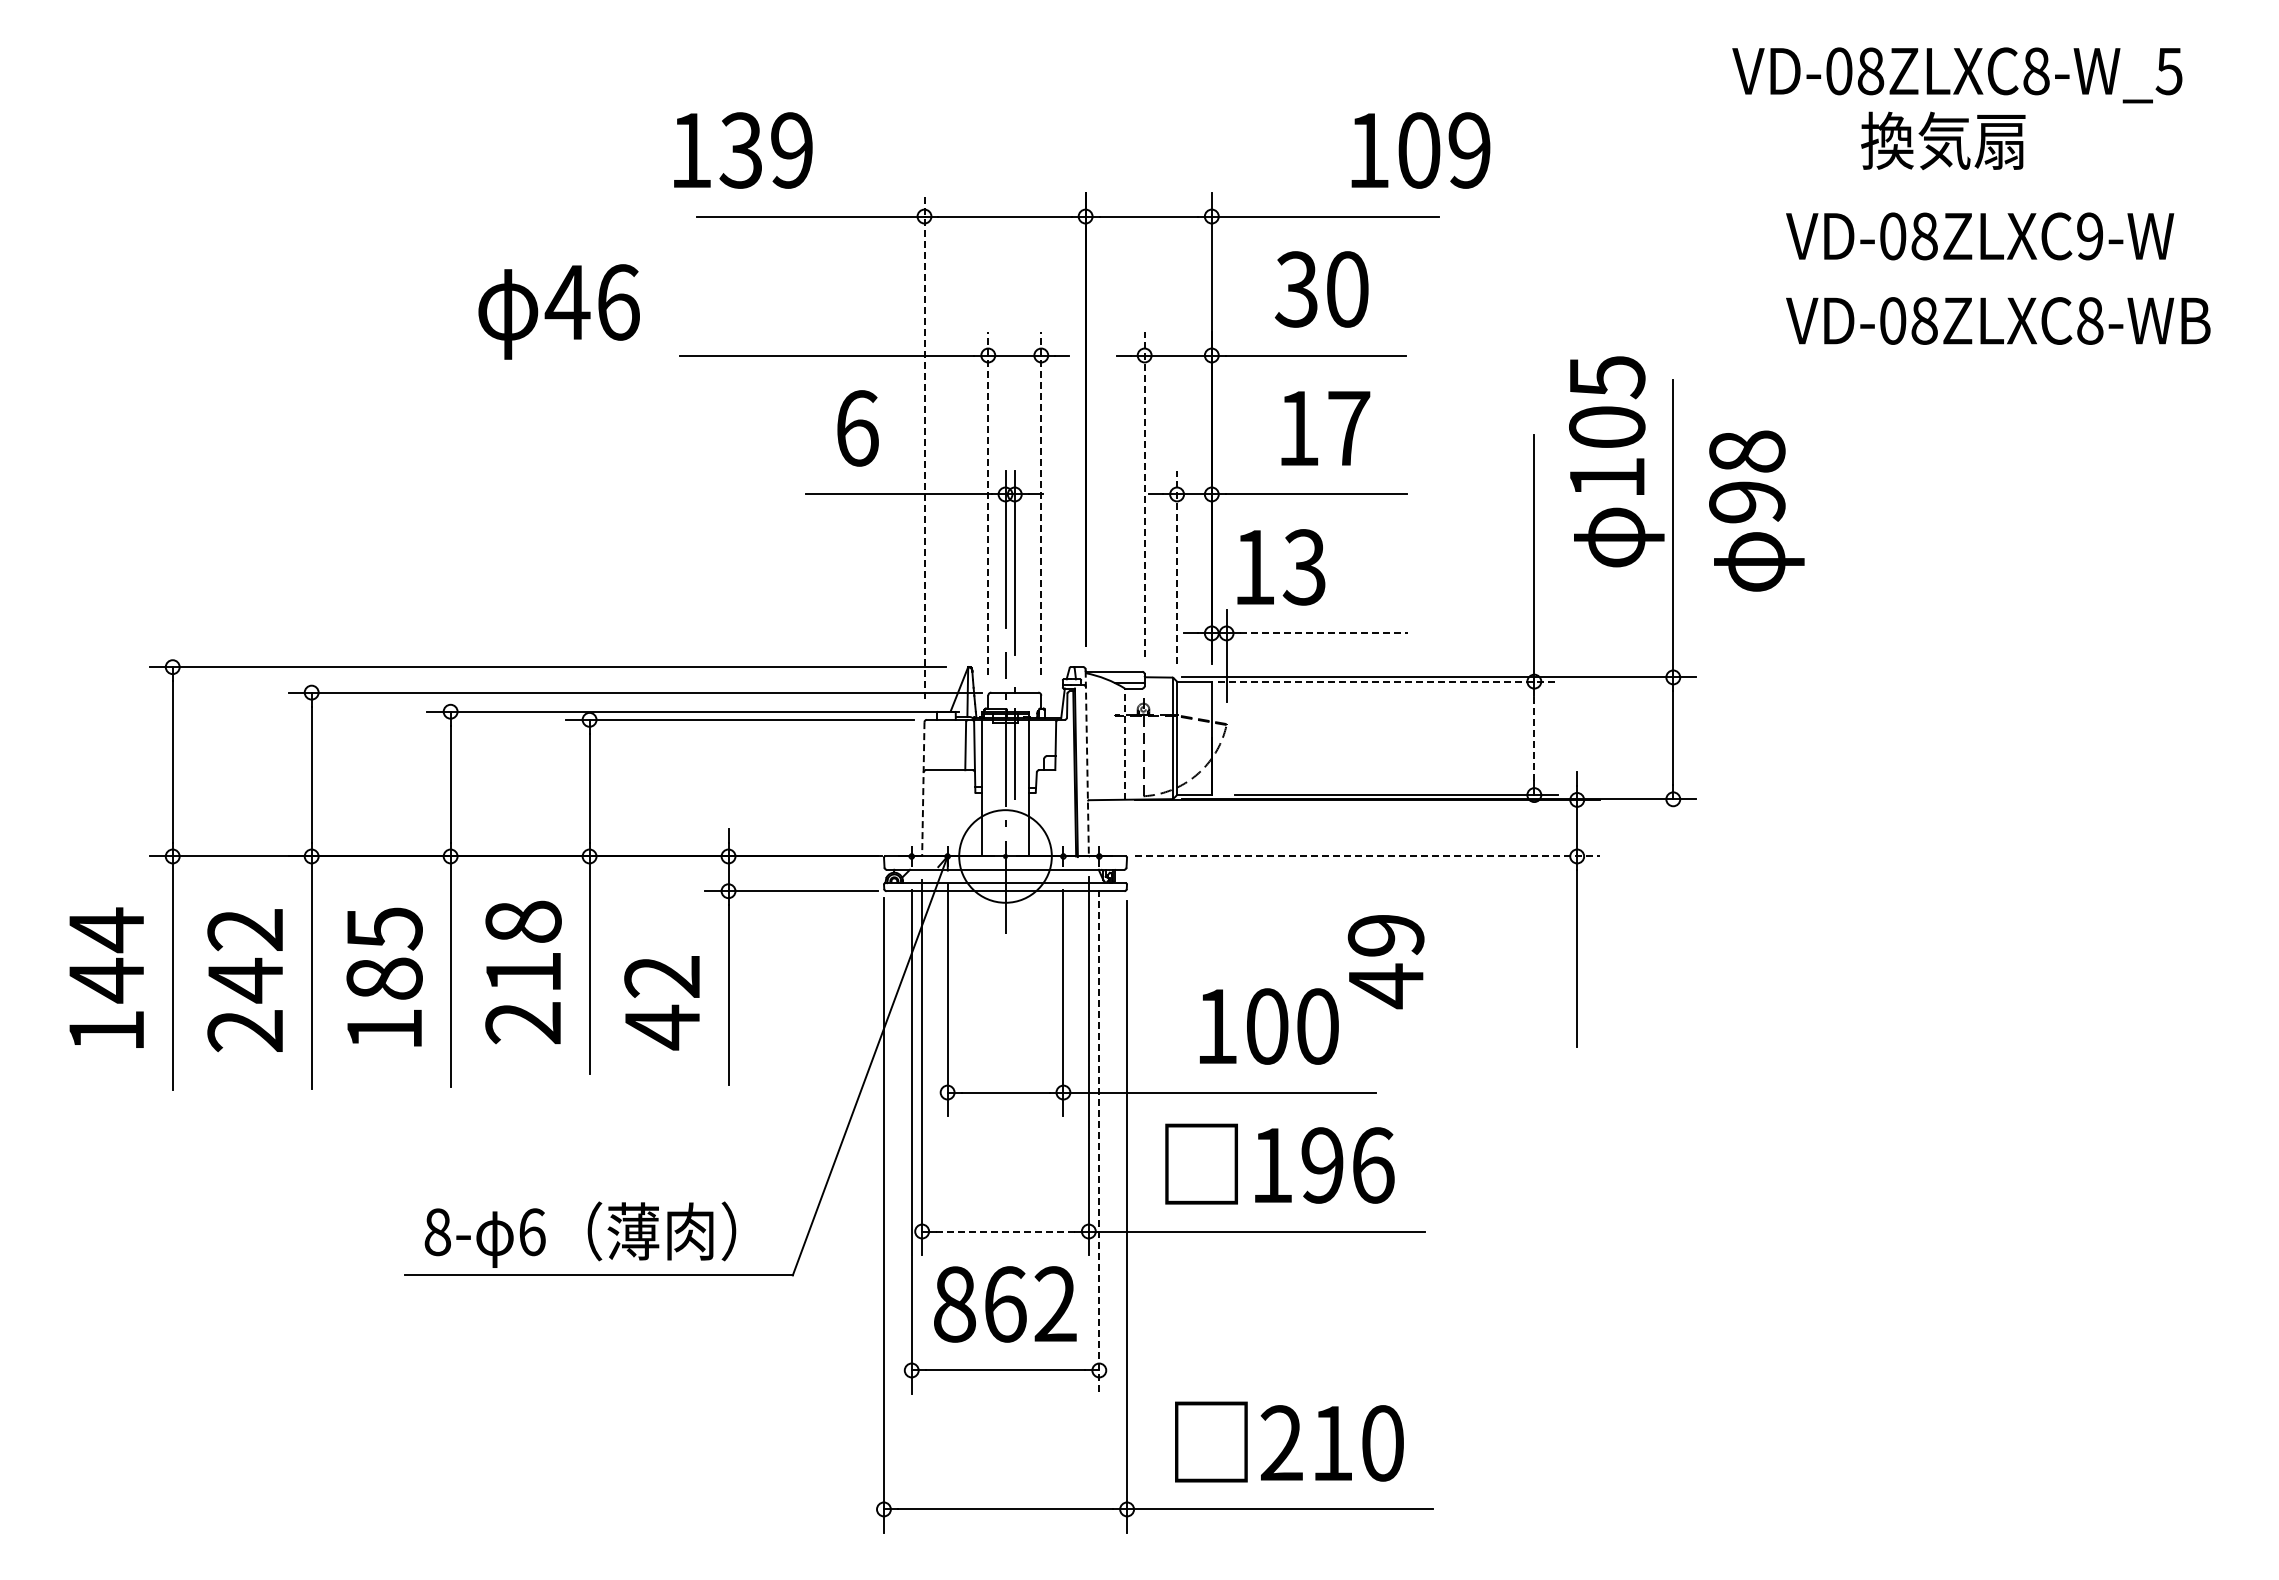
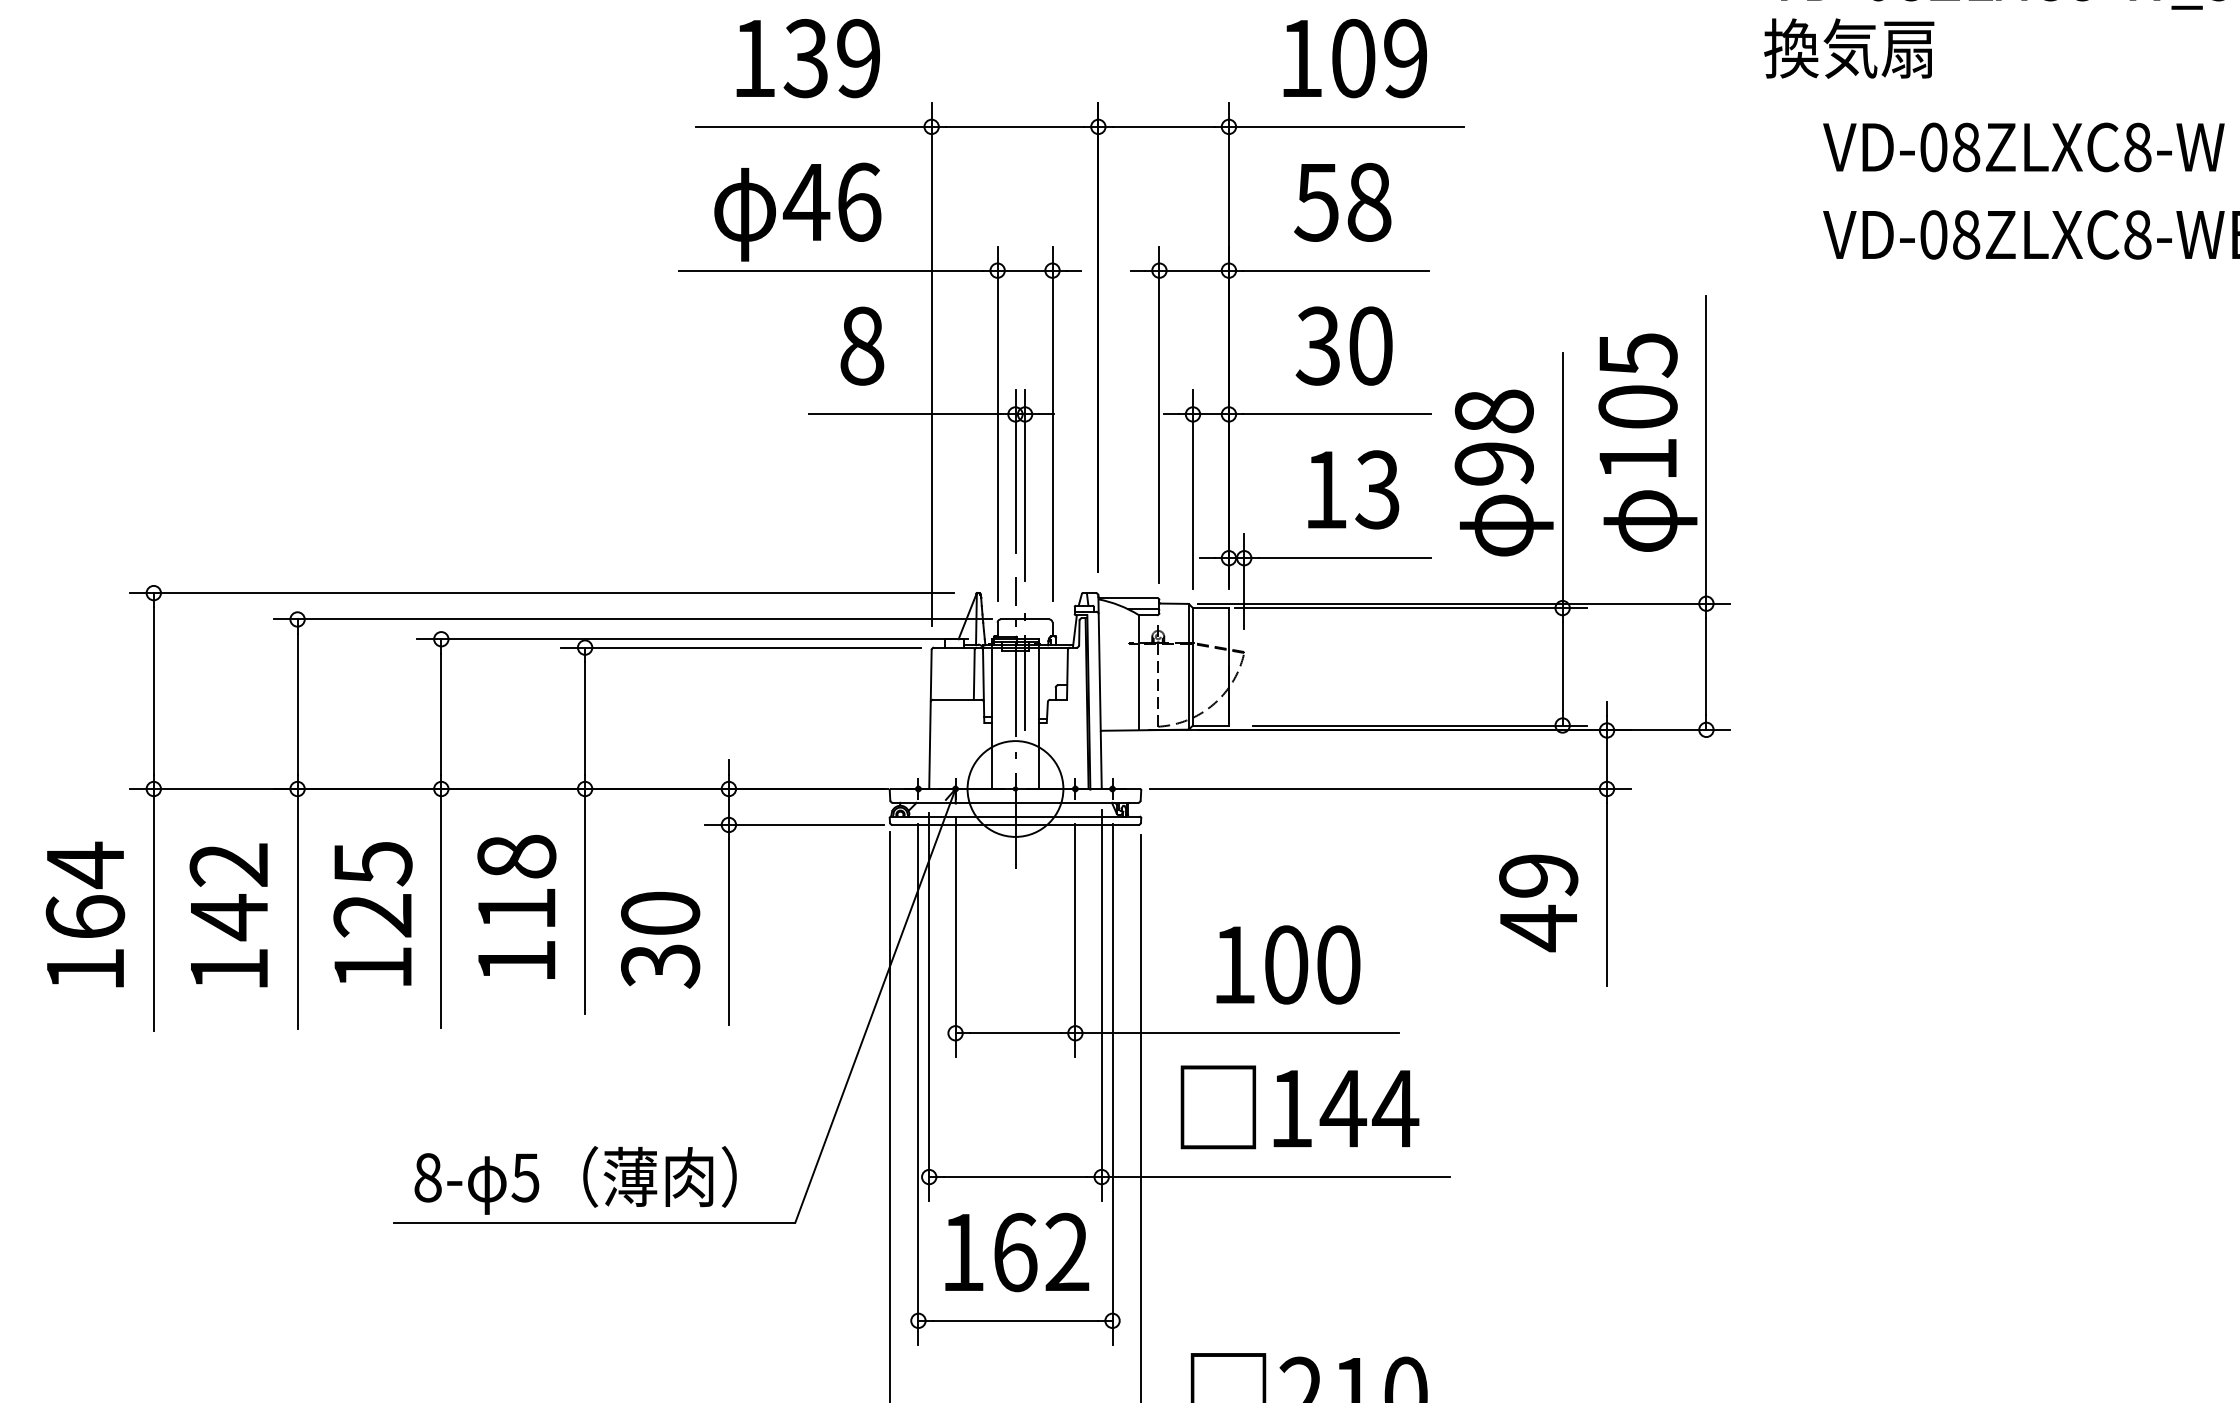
text: (1943, 140) -> (1849, 48), moved
text: (743, 150) -> (808, 58), moved
text: (1420, 150) -> (1354, 58), moved
text: (2090, 236) -> (2138, 147), VD-08ZLXC9-W -> VD-08ZLXC8-W
text: (1321, 289) -> (1342, 202), 30 -> 58
text: (558, 311) -> (797, 211), moved
text: (857, 428) -> (862, 346), 6 -> 8
text: (1323, 428) -> (1344, 346), 17 -> 30
line: (924, 446) -> (931, 364), dashed -> solid
text: (1616, 461) -> (1647, 442), moved
line: (1144, 494) -> (1159, 414), dashed -> solid
line: (988, 503) -> (997, 423), dashed -> solid
line: (1041, 503) -> (1052, 423), dashed -> solid
text: (1756, 510) -> (1503, 472), moved
line: (1177, 566) -> (1193, 488), dashed -> solid
text: (1281, 567) -> (1353, 489), moved
line: (1324, 633) -> (1345, 558), dashed -> solid
line: (1387, 681) -> (1410, 607), dashed -> solid
line: (1534, 738) -> (1562, 666), dashed -> solid
line: (1124, 744) -> (1138, 673), dashed -> solid
line: (1087, 763) -> (1100, 692), dashed -> solid
line: (923, 789) -> (930, 719), dashed -> solid
line: (1367, 856) -> (1390, 789), dashed -> solid
text: (1385, 962) -> (1537, 903), moved
text: (384, 978) -> (372, 915), 185 -> 125
text: (106, 980) -> (85, 917), 144 -> 164
text: (662, 1003) -> (660, 941), 42 -> 30
text: (522, 1023) -> (515, 961), 218 -> 118
text: (244, 1031) -> (228, 970), 242 -> 142
line: (1099, 1141) -> (1112, 1083), dashed -> solid
text: (1347, 1165) -> (1369, 1108), 196 -> 144
line: (1006, 1231) -> (1016, 1177), dashed -> solid
text: (531, 1232) -> (525, 1178), 6 -> 5
text: (954, 1304) -> (962, 1252), 862 -> 162

